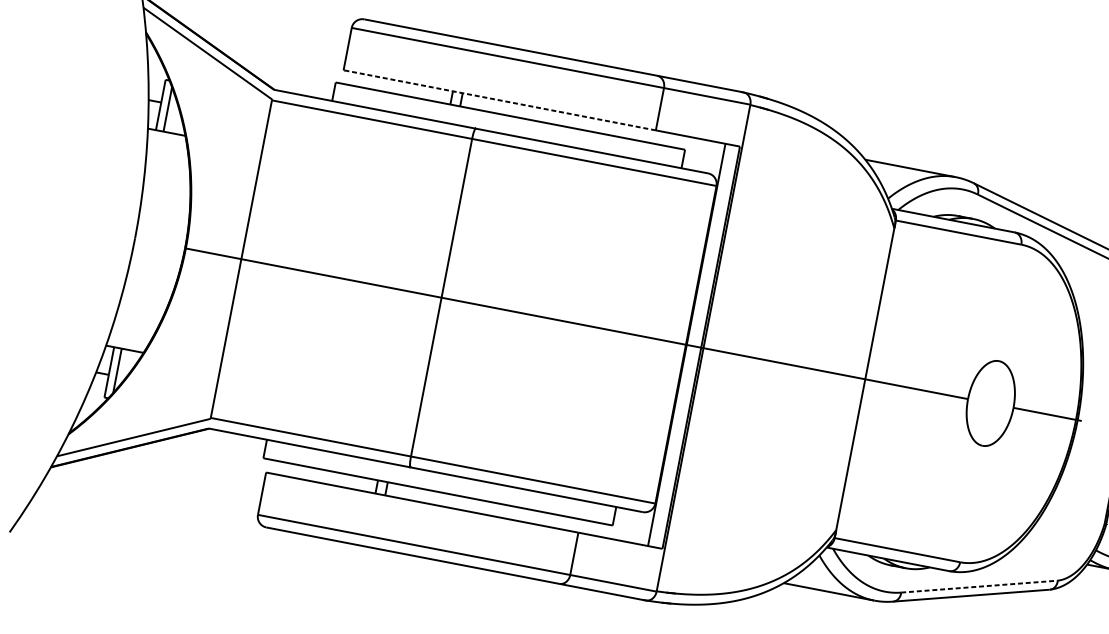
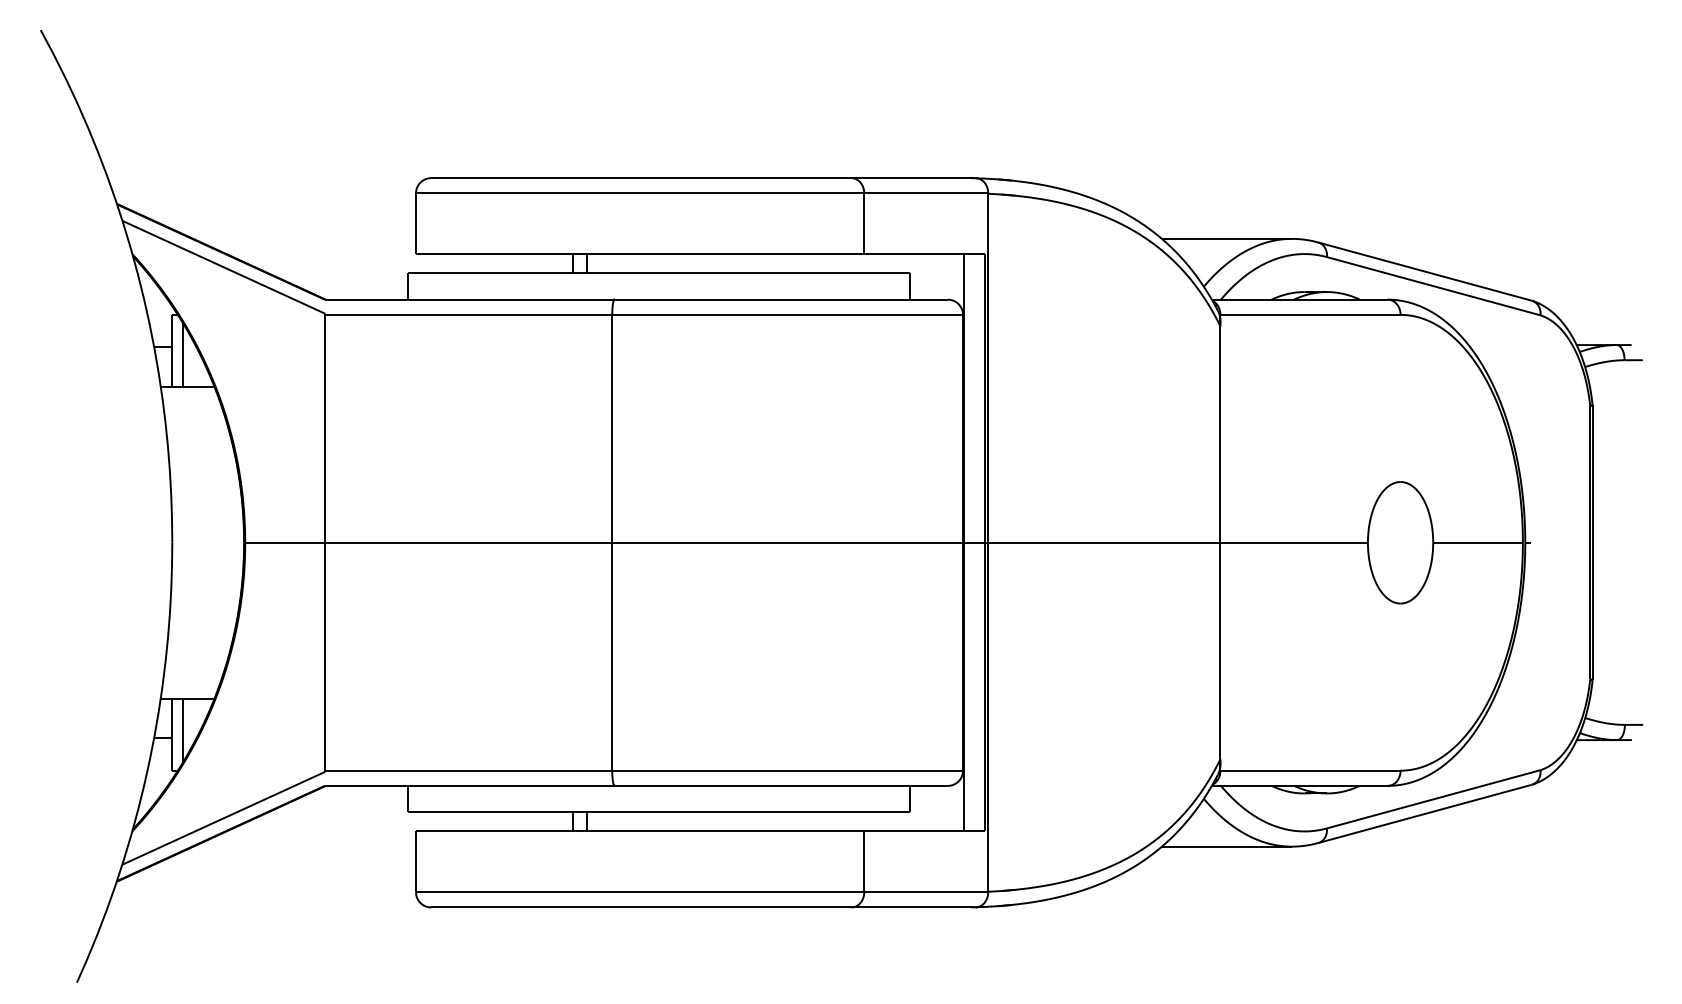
line: (499, 100) -> (639, 254), dashed -> solid
line: (979, 586) -> (1433, 799), dashed -> solid

